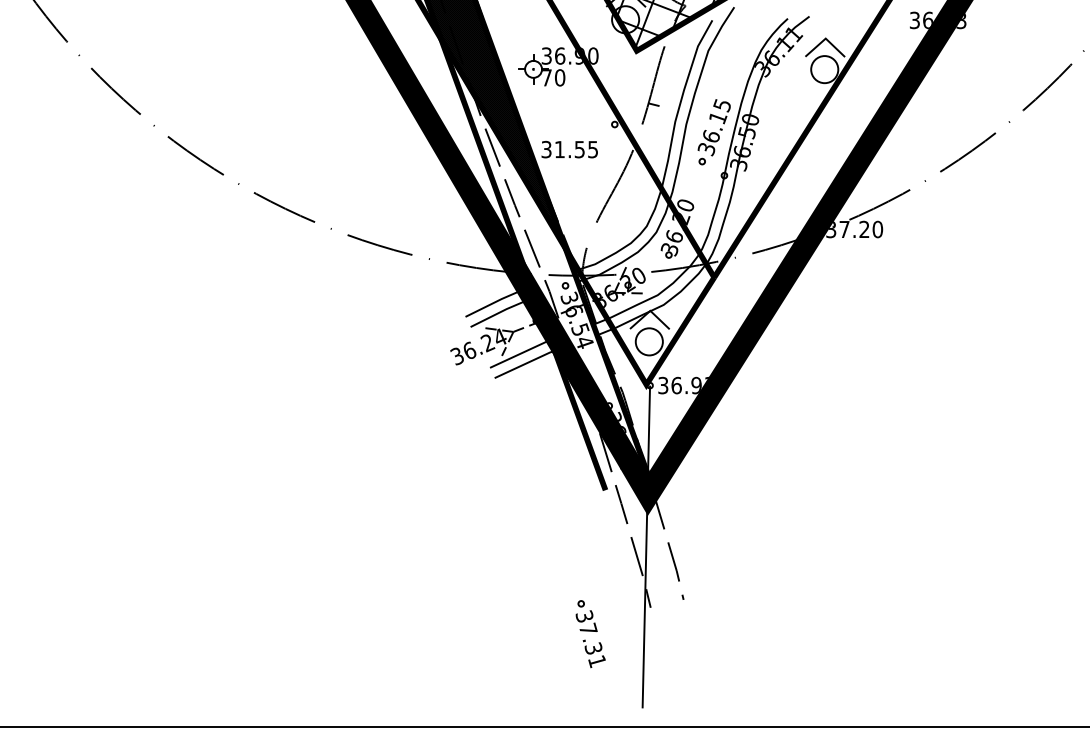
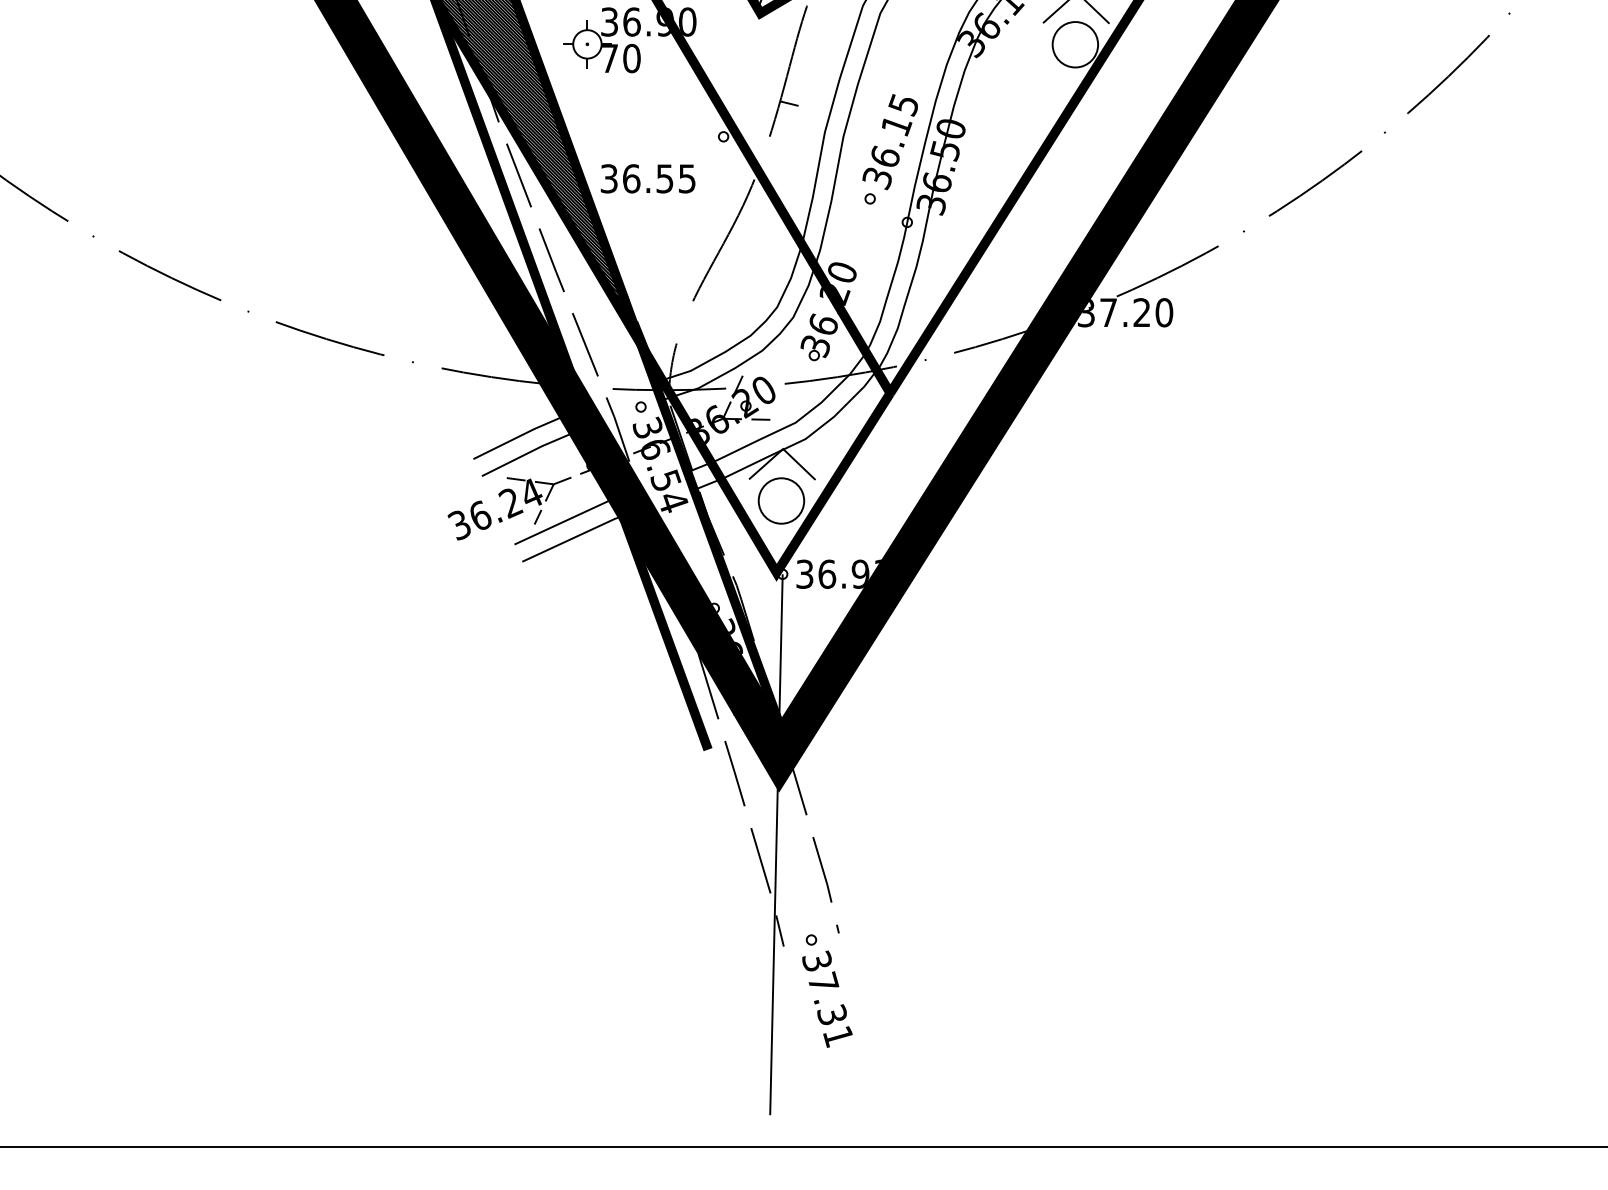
text: (559, 149) -> (630, 178), 31.55 -> 36.55
part: (590, 634) -> (826, 991), moved

